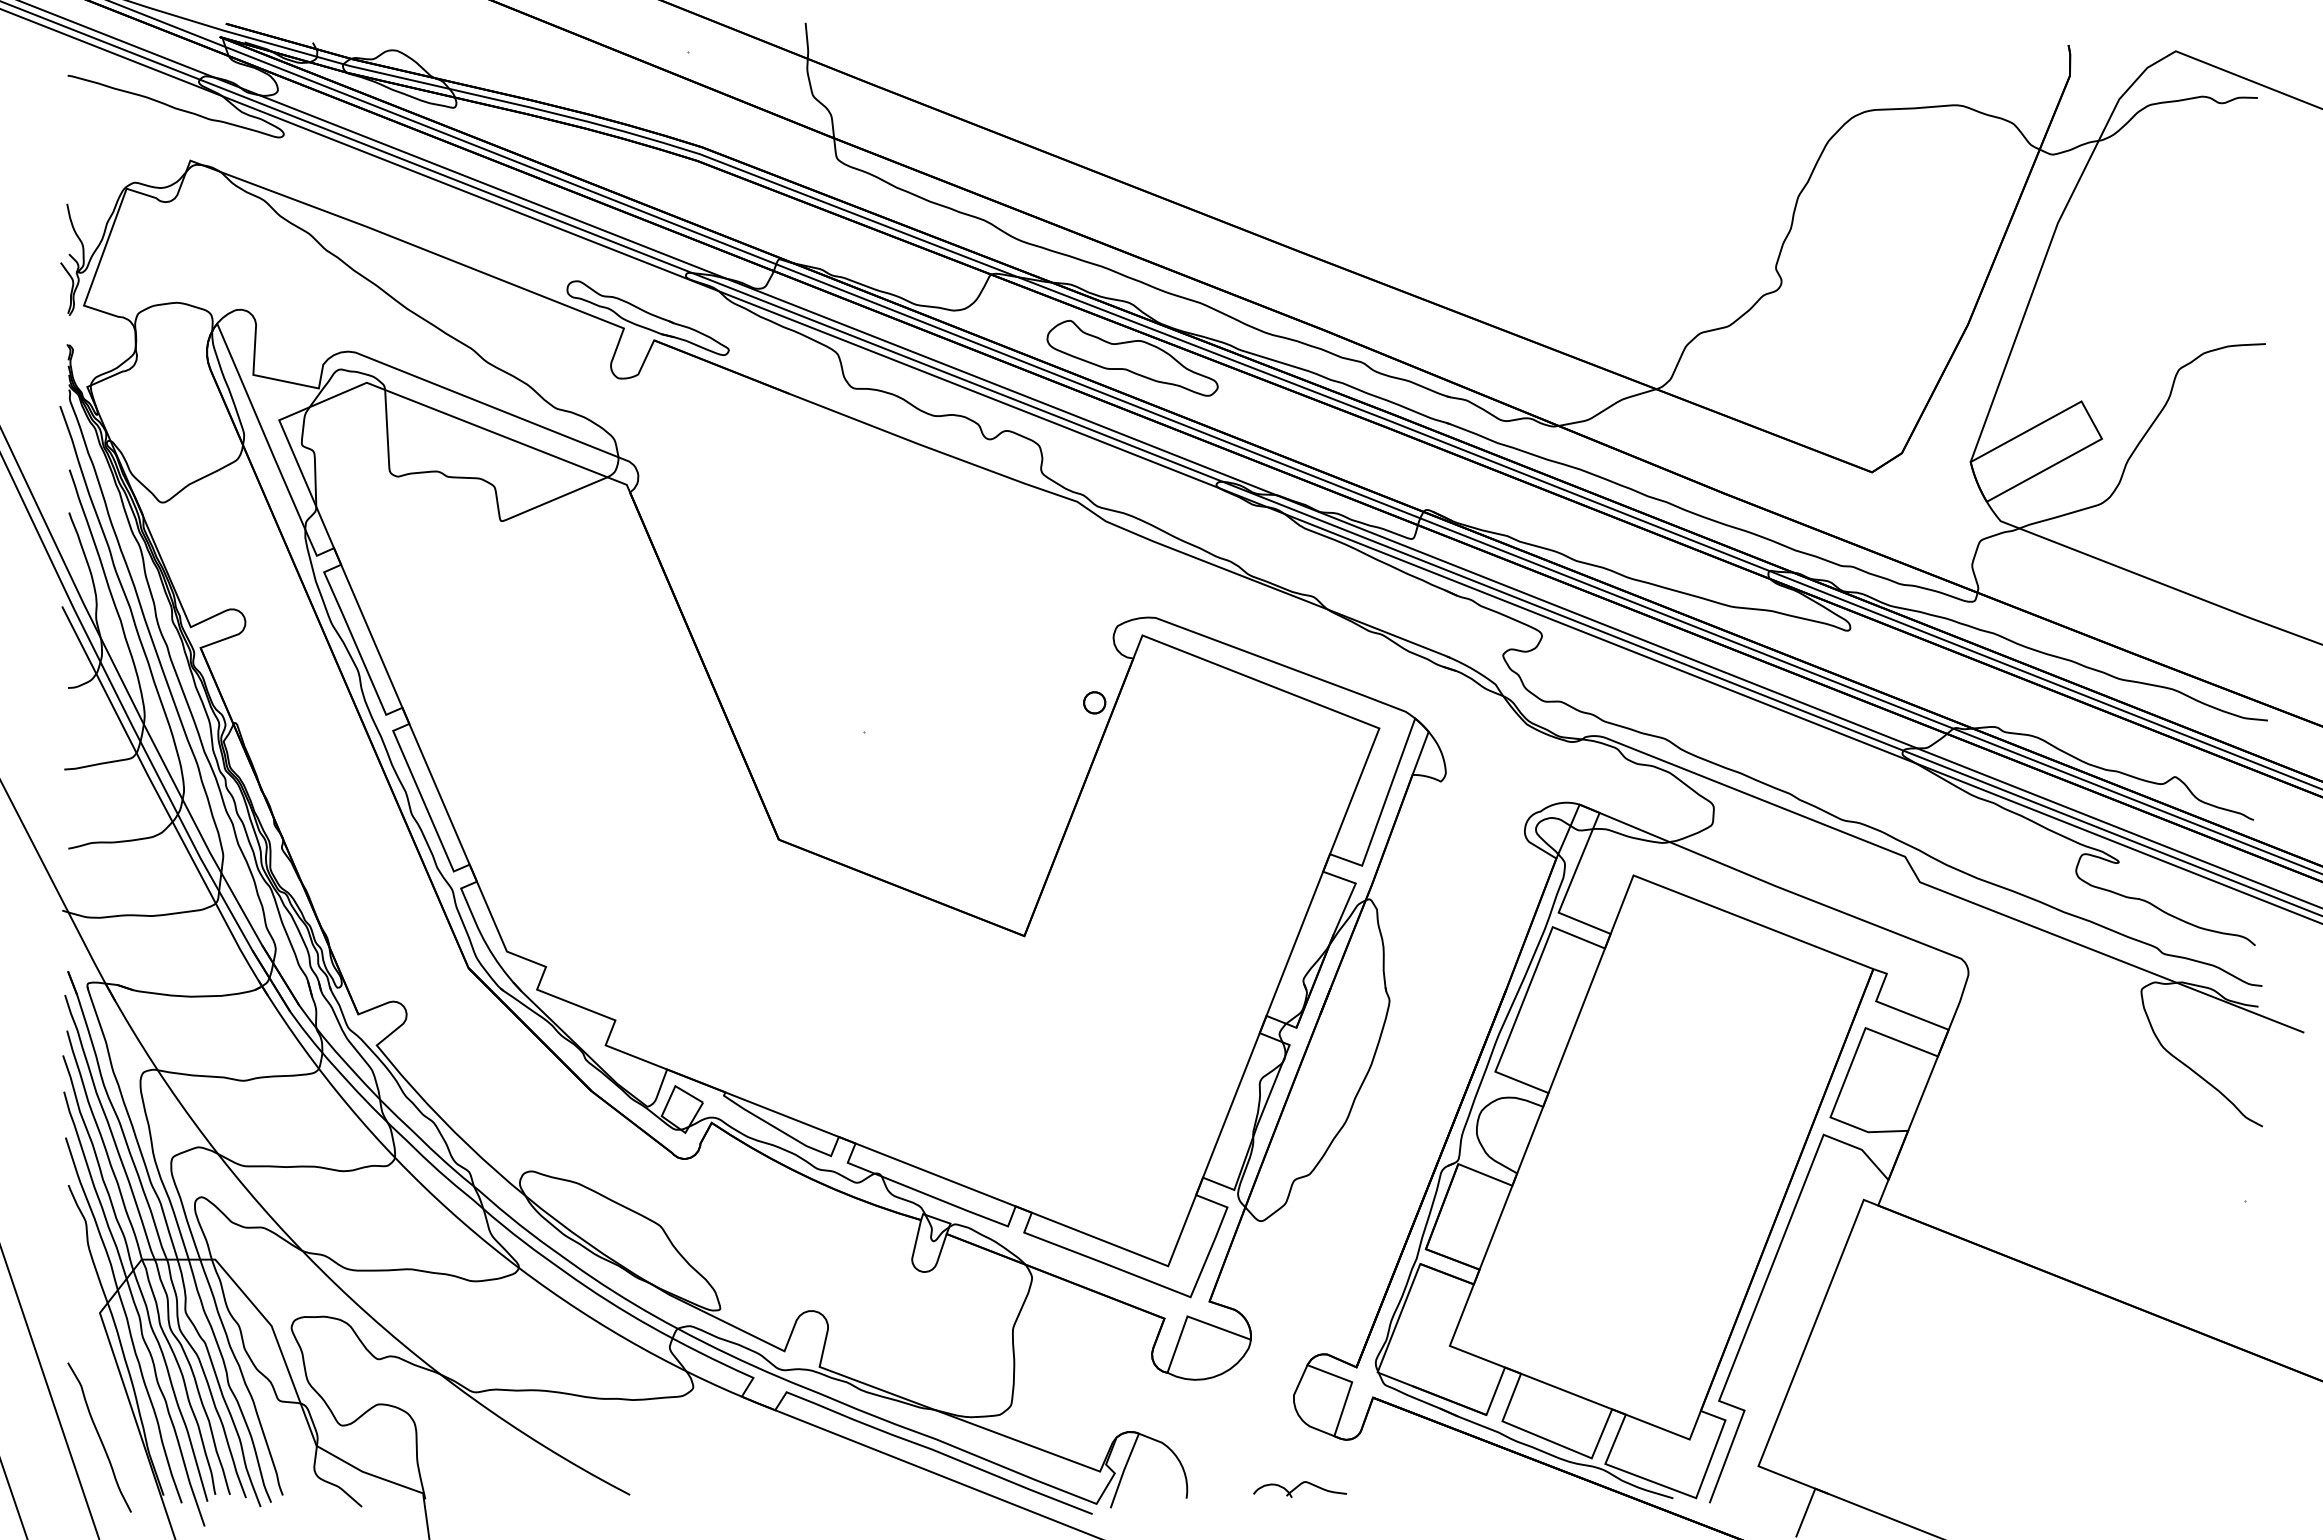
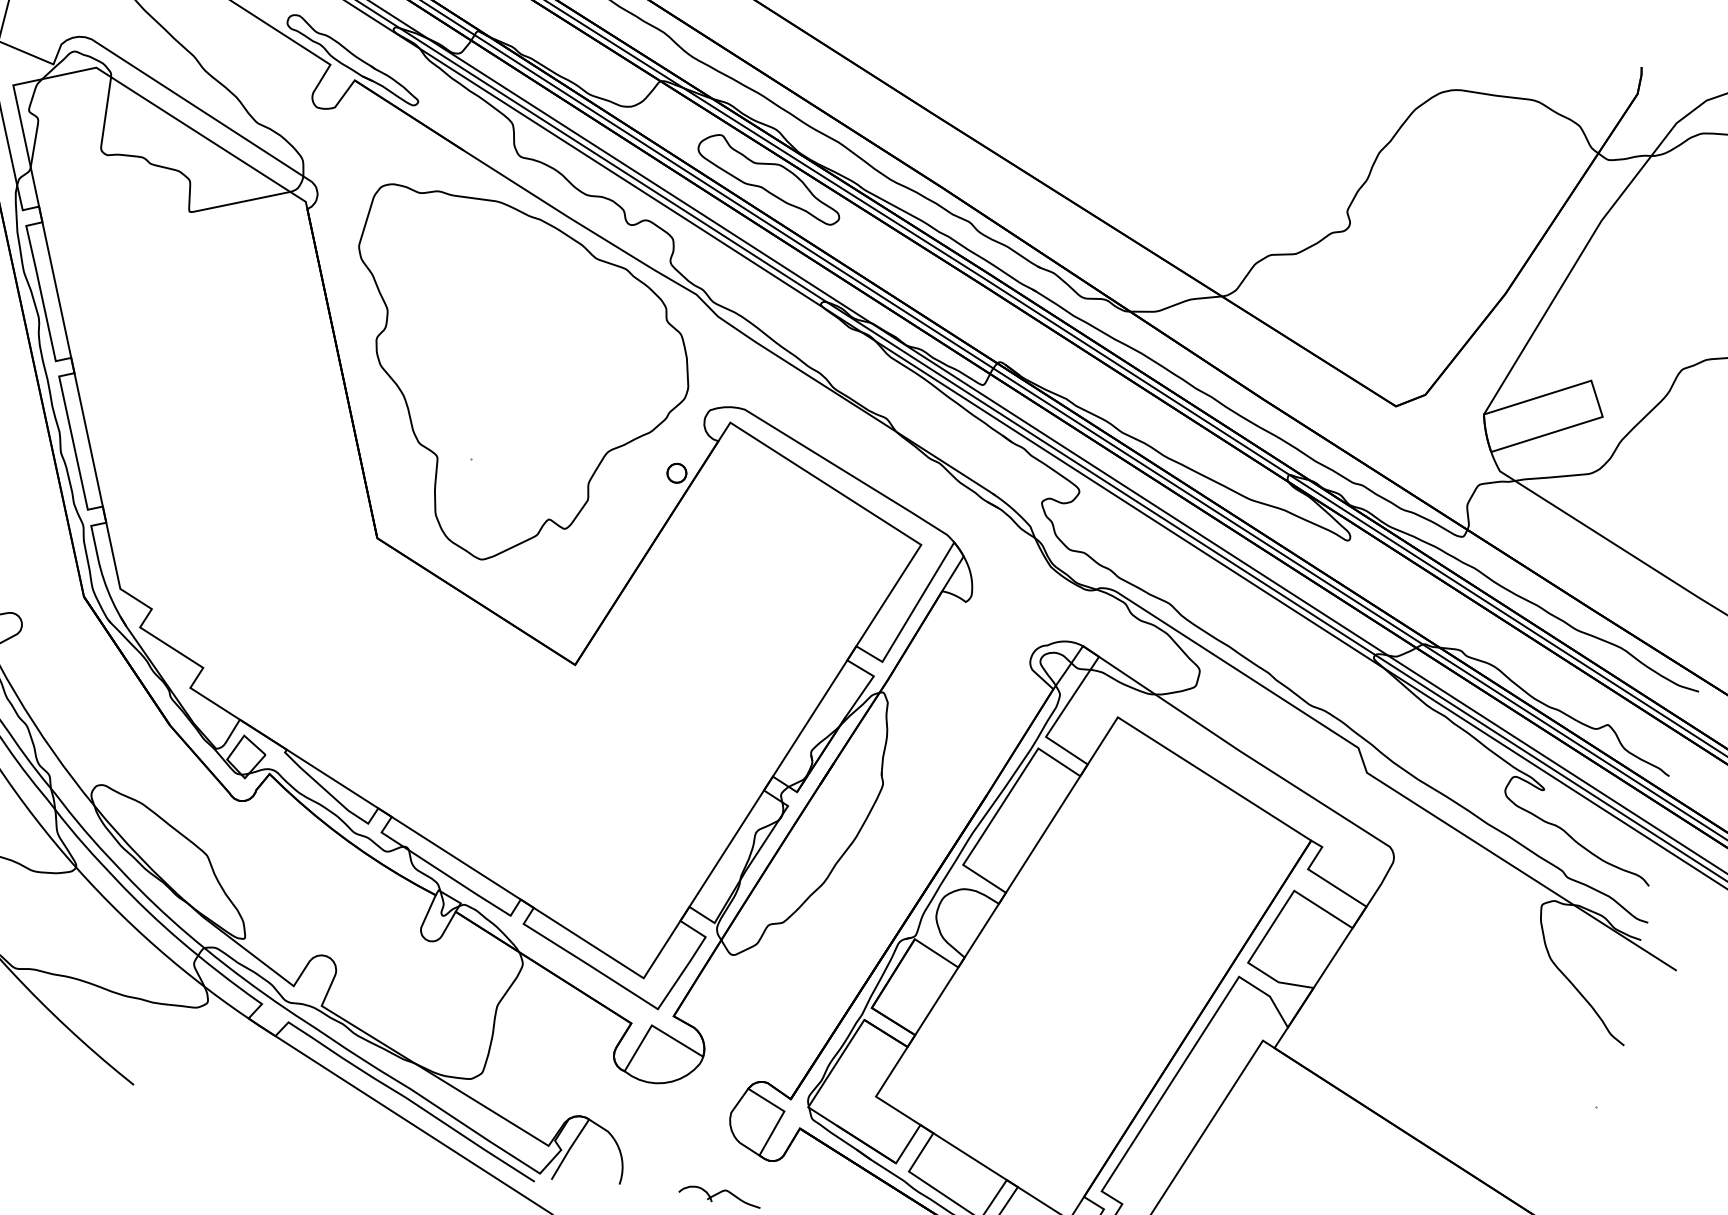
part: (891, 641) -> (510, 384), added

